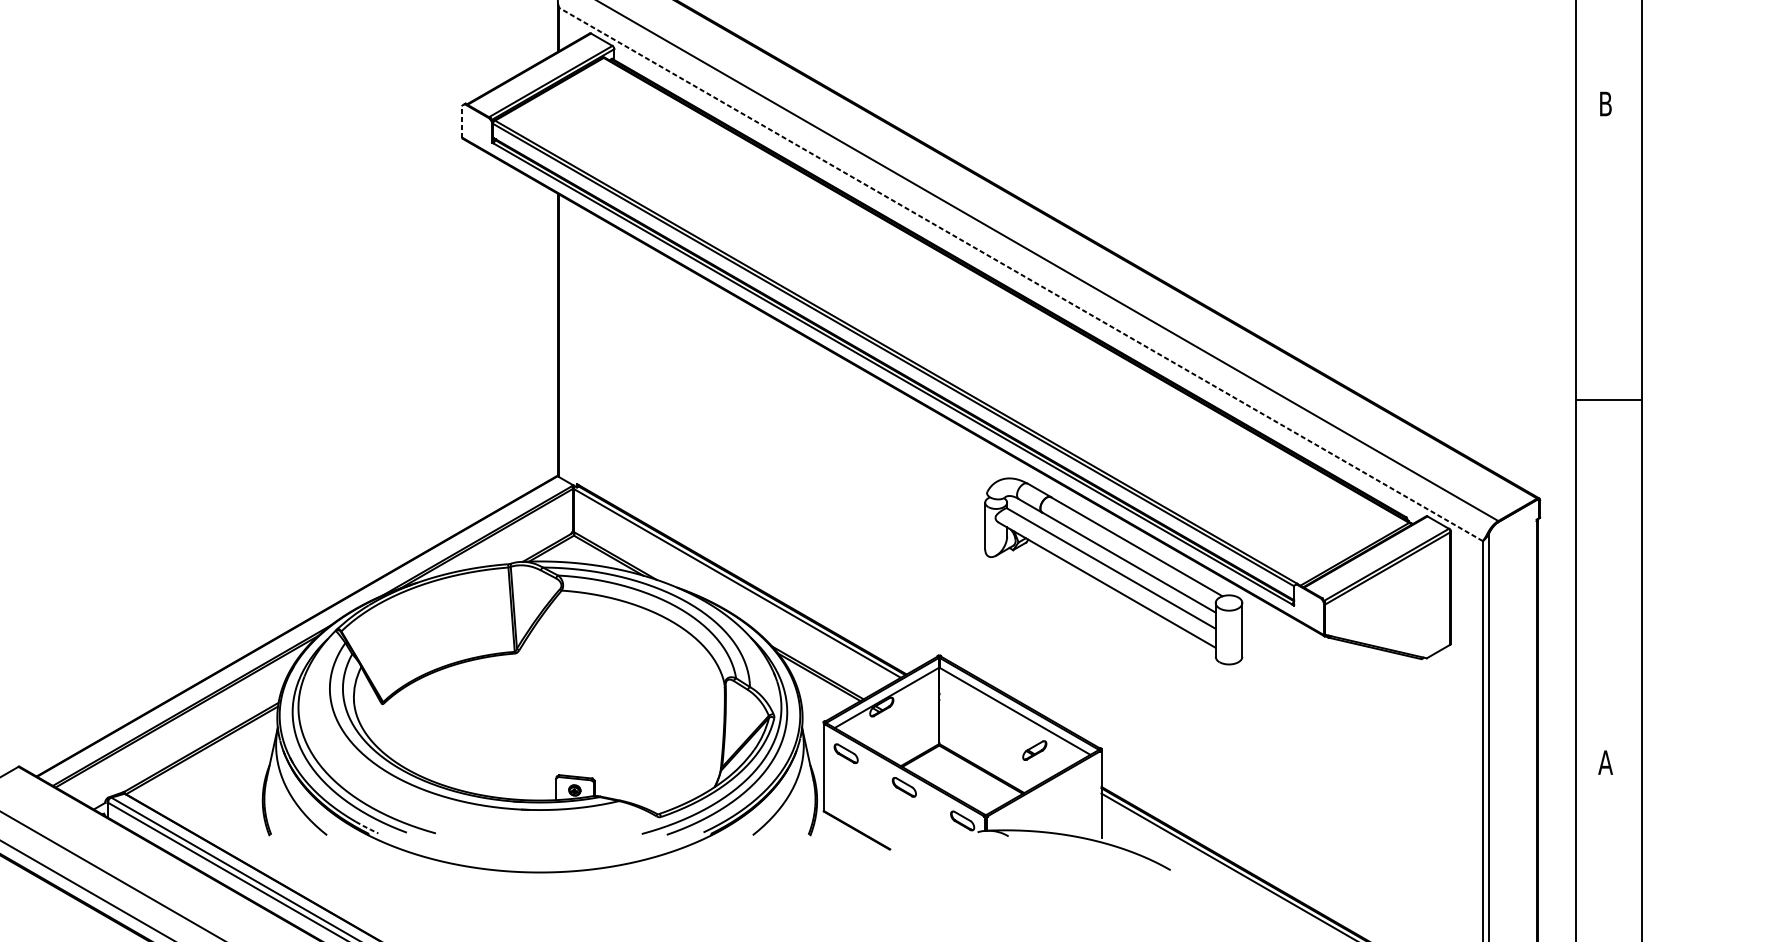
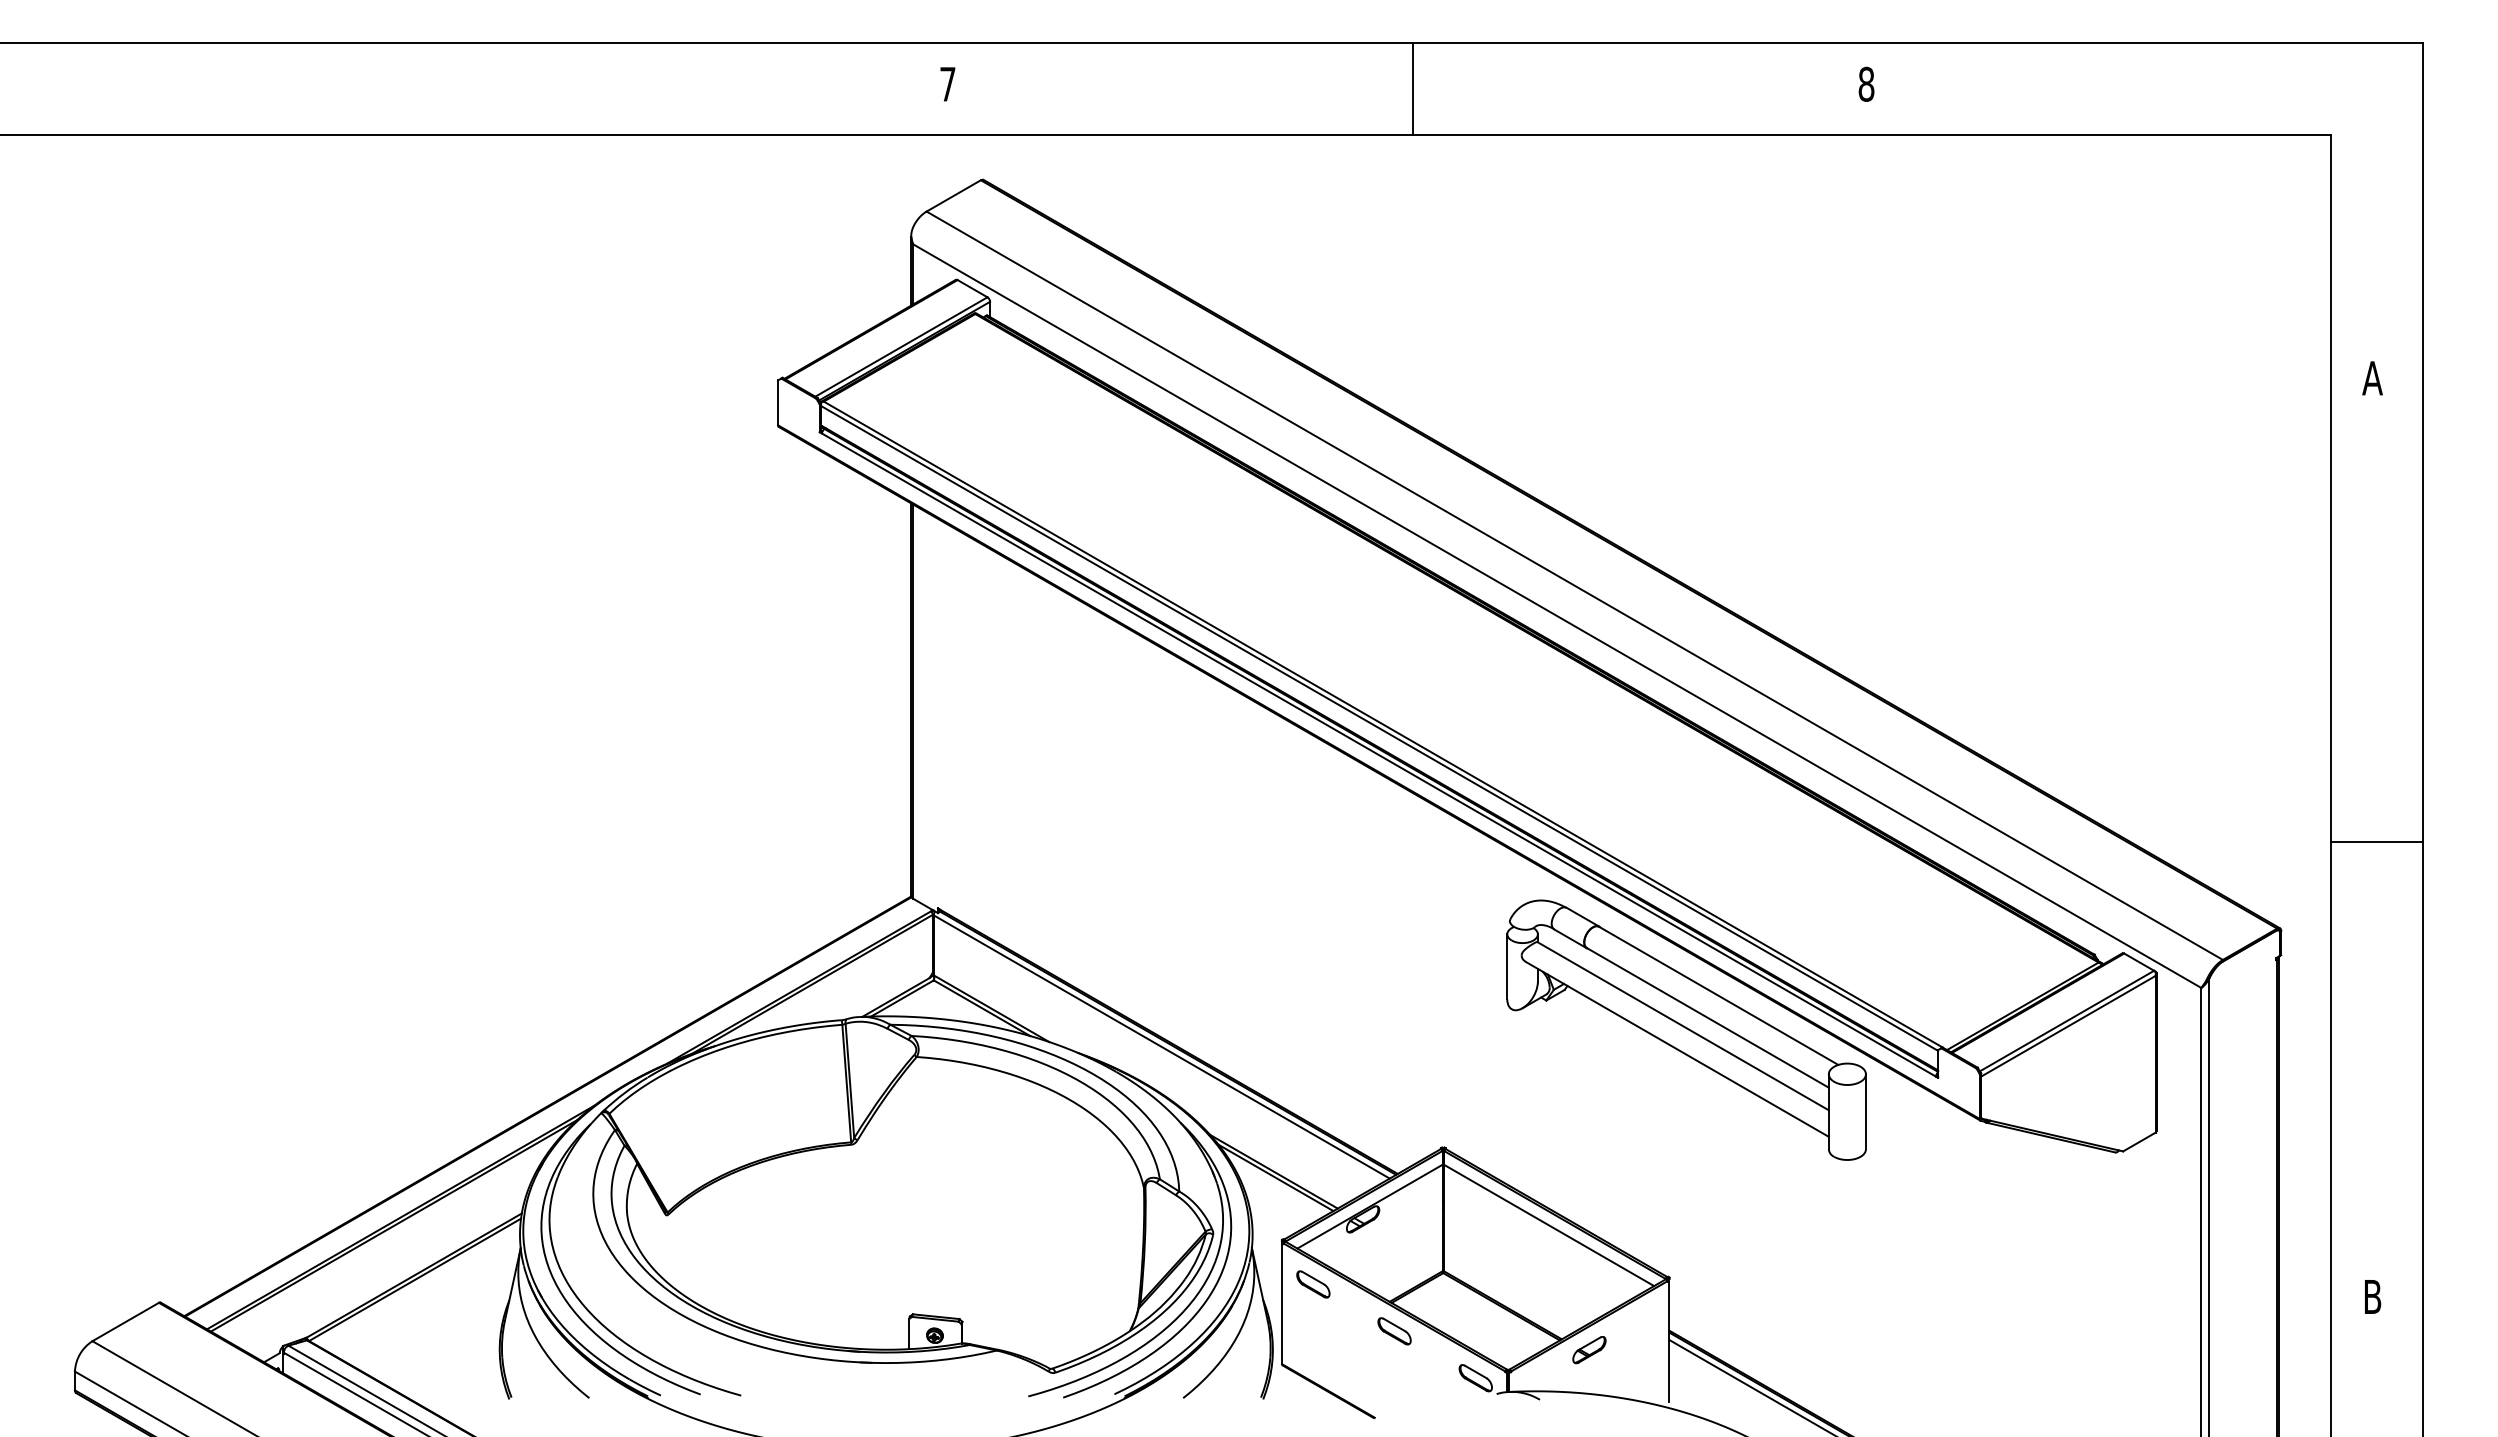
text: (1605, 104) -> (2372, 378), B -> A
line: (462, 121) -> (778, 402), dashed -> solid
line: (1021, 274) -> (1557, 616), dashed -> solid
line: (1609, 400) -> (2377, 842), moved
part: (1034, 750) -> (1589, 1350), moved
text: (1605, 762) -> (2372, 1296), A -> B
line: (366, 827) -> (644, 1387), dashed -> solid

